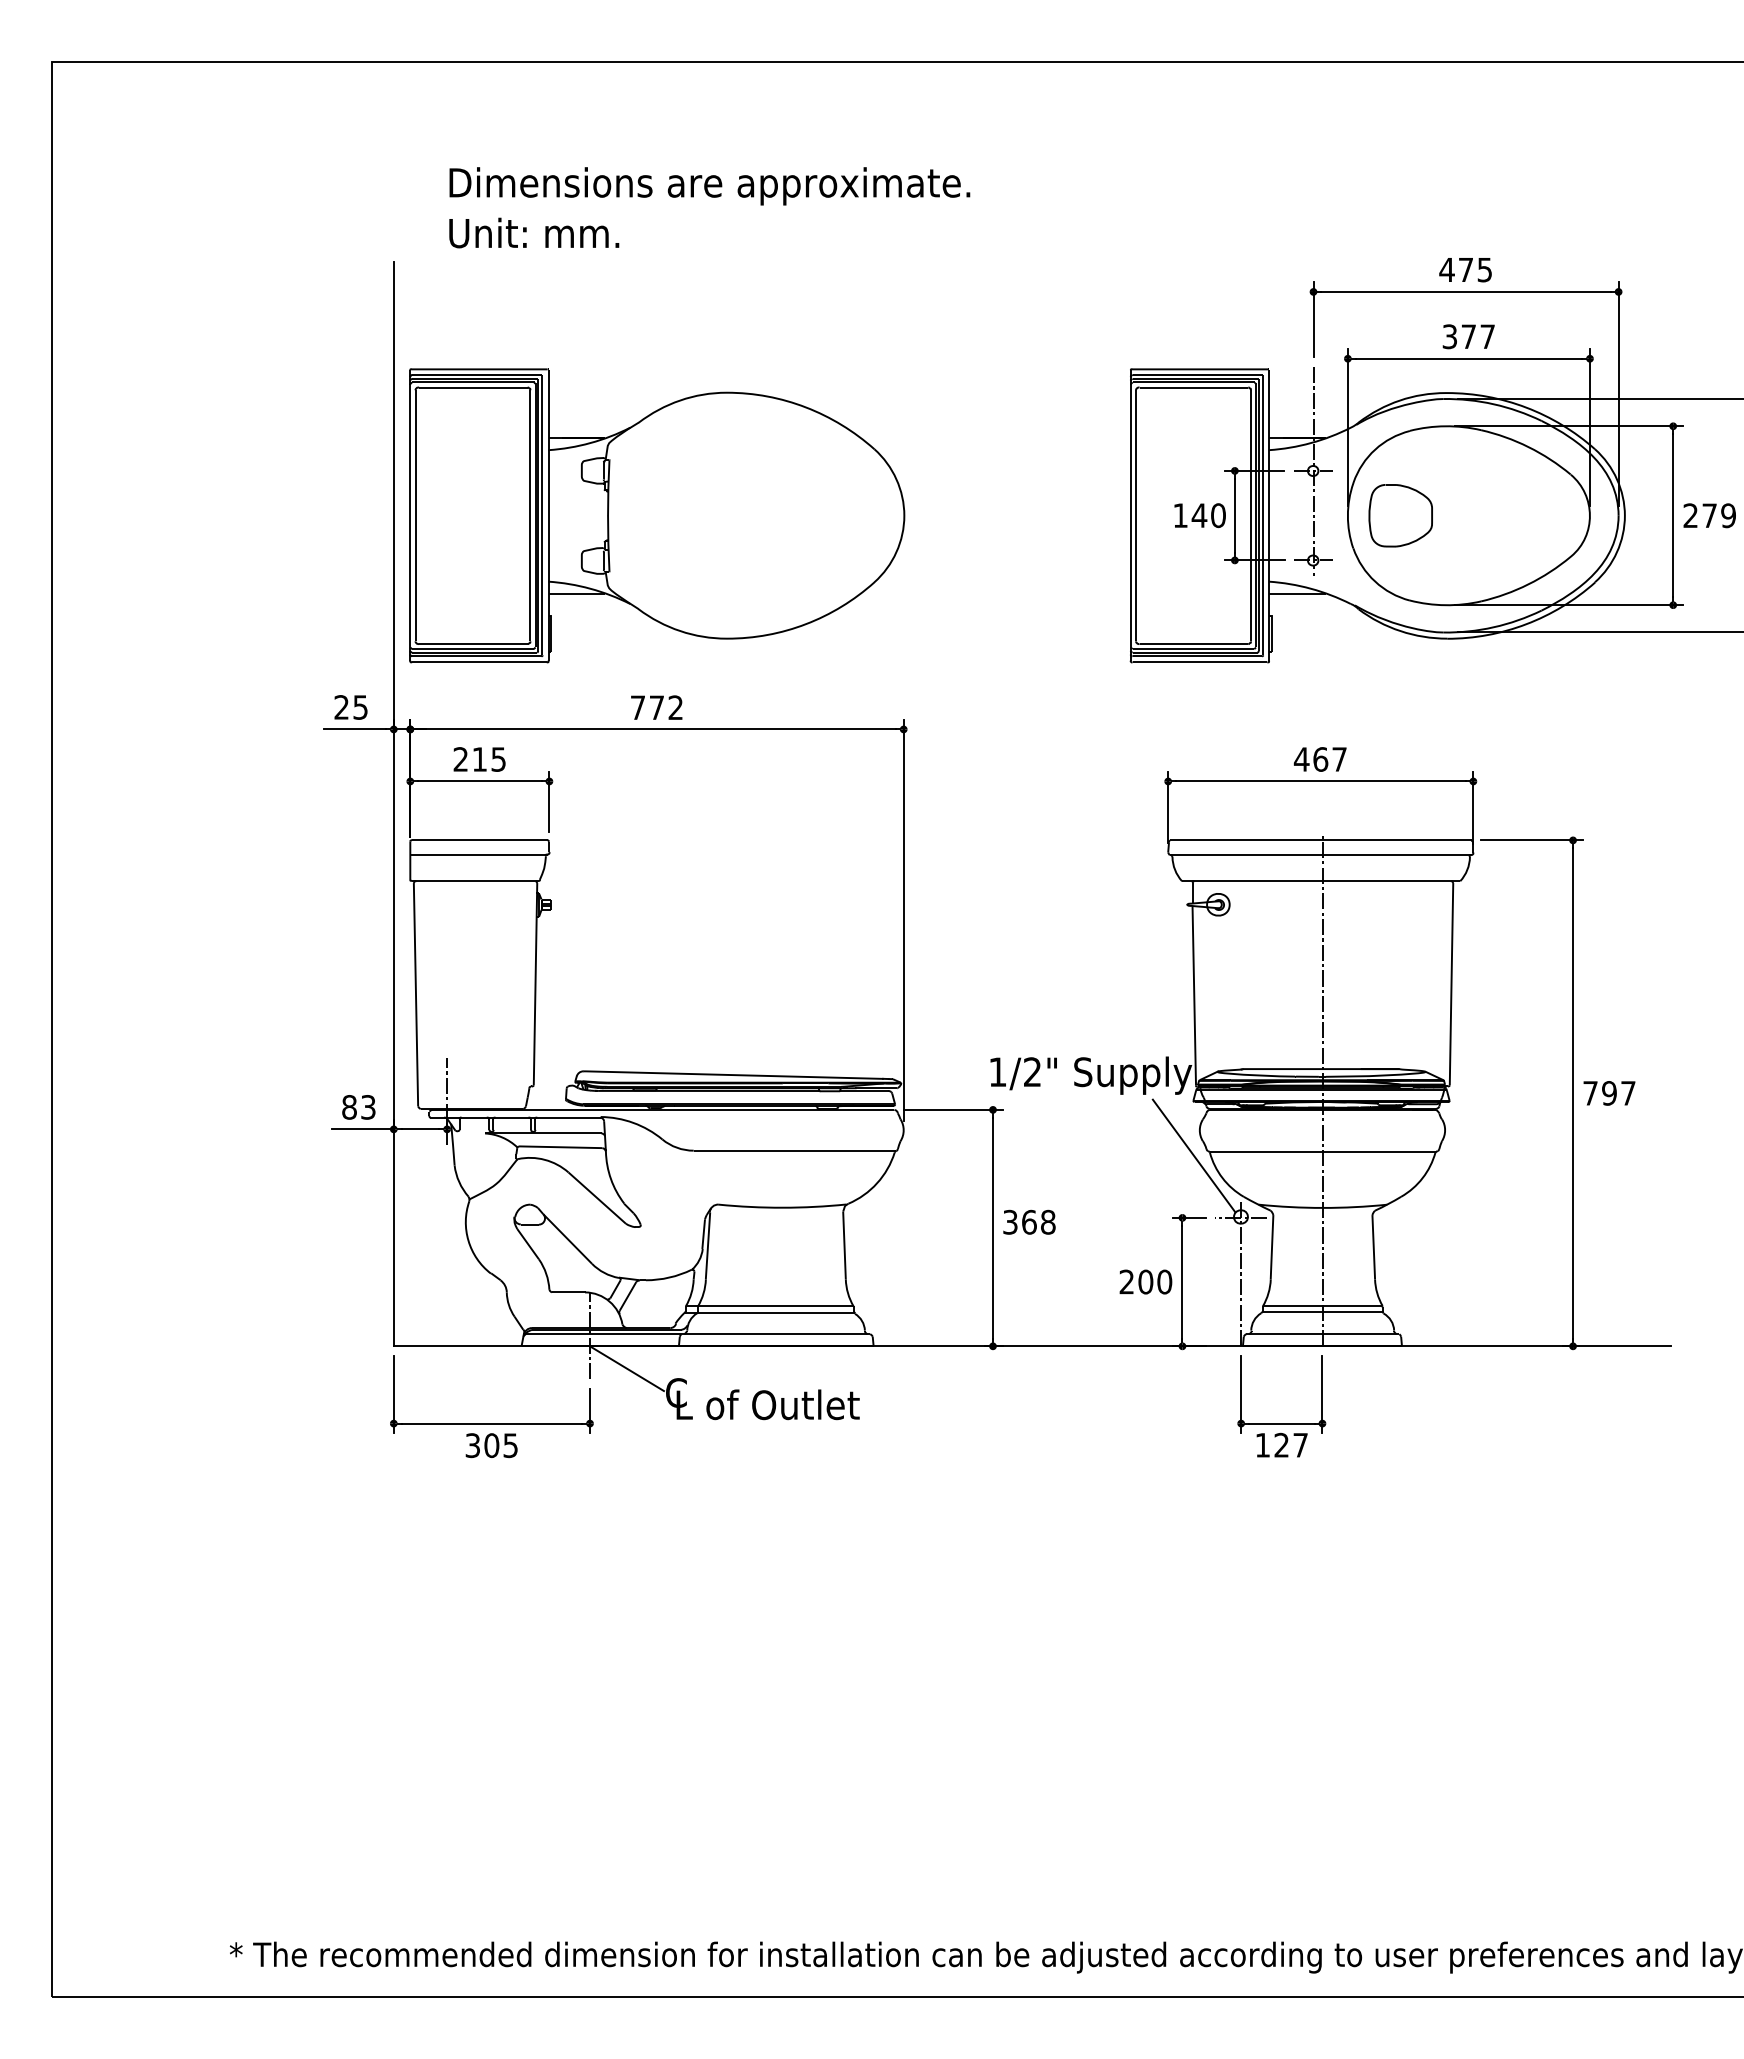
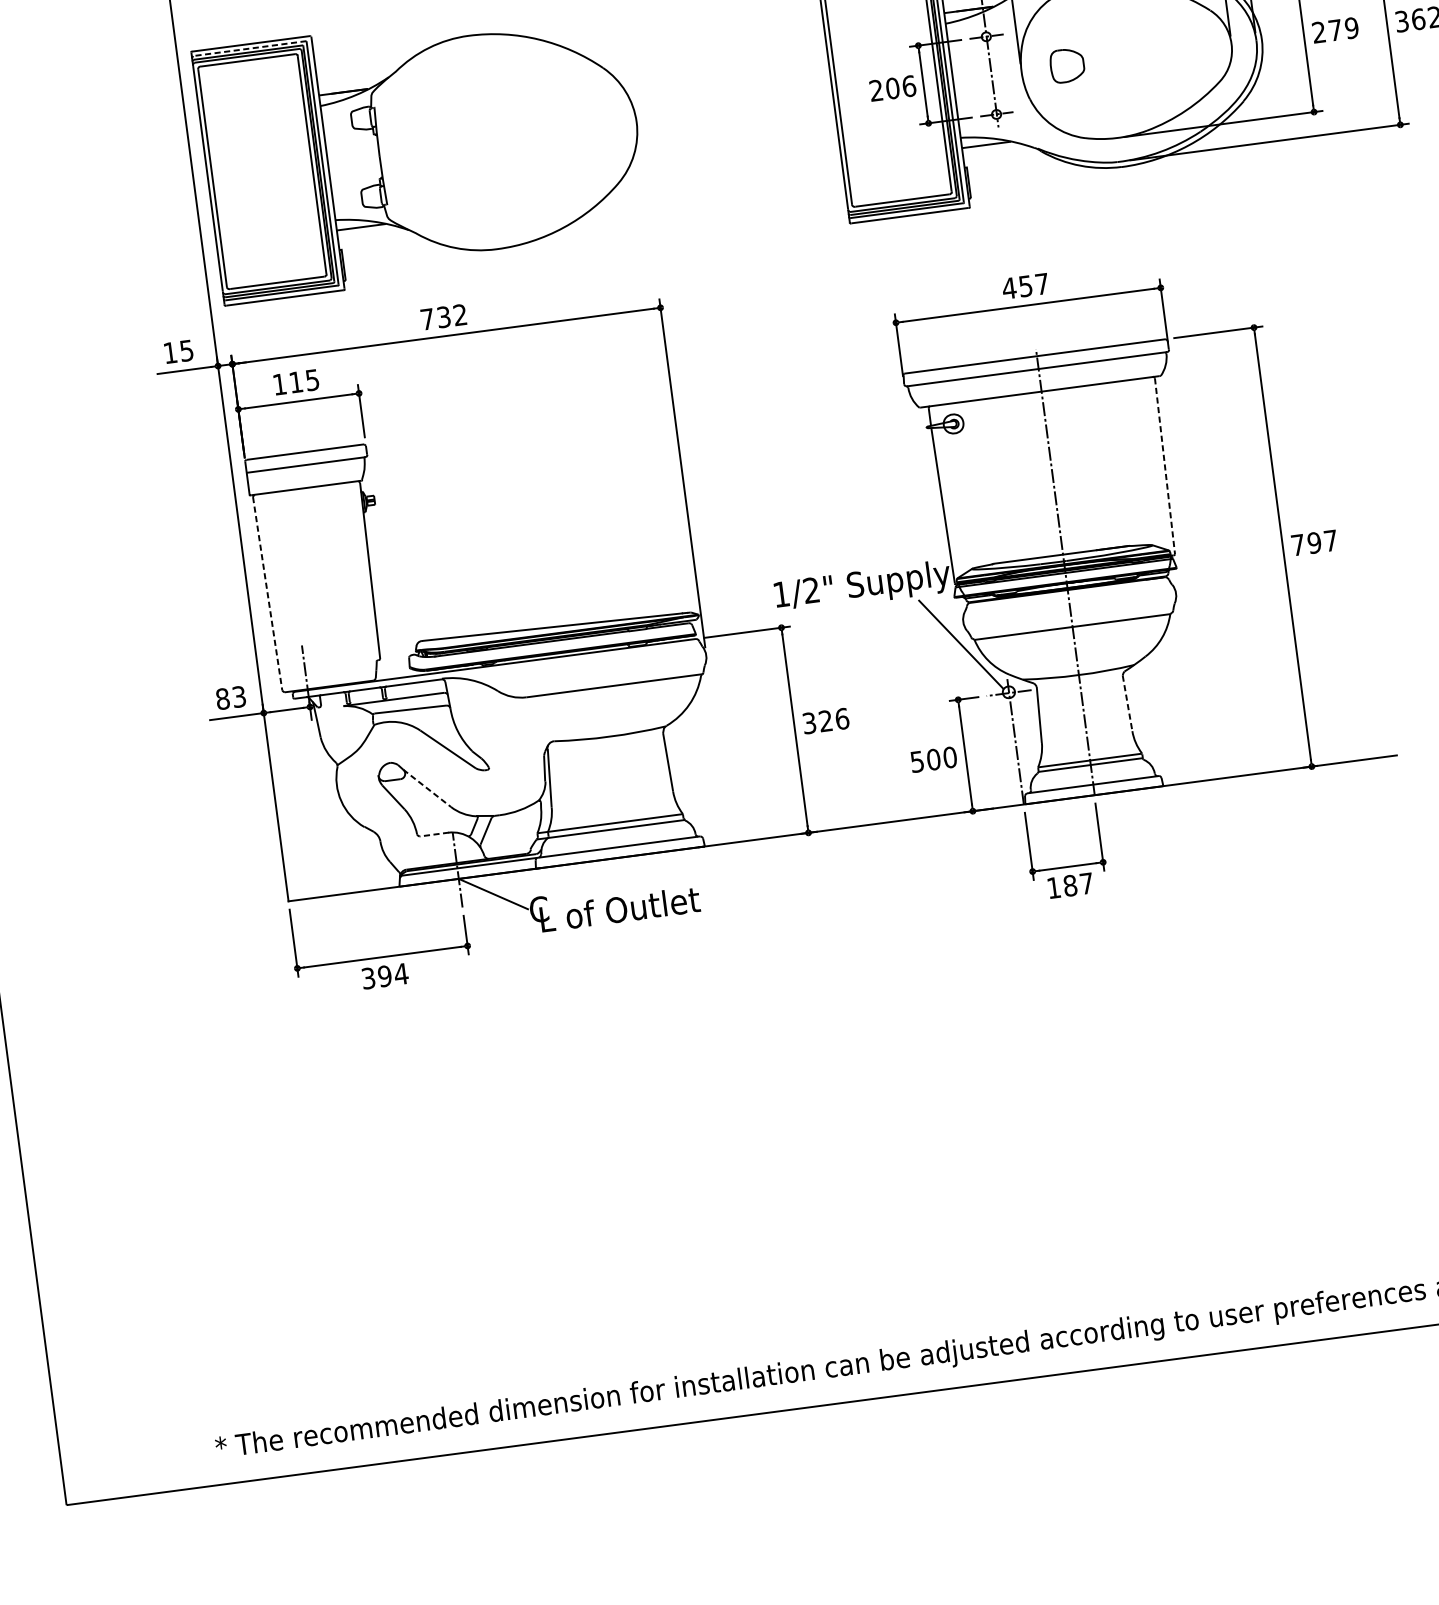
line: (476, 374) -> (249, 48), solid -> dashed
text: (1199, 515) -> (892, 88), 140 -> 206
part: (1400, 515) -> (1067, 65), size x0.6
text: (341, 707) -> (170, 352), 25 -> 15
text: (656, 707) -> (443, 317), 772 -> 732
text: (460, 759) -> (279, 384), 215 -> 115
text: (1320, 759) -> (1025, 286), 467 -> 457
line: (1451, 984) -> (1165, 466), solid -> dashed
line: (416, 994) -> (268, 593), solid -> dashed
text: (1038, 1221) -> (833, 719), 368 -> 326
line: (567, 1238) -> (426, 787), solid -> dashed
line: (1373, 1247) -> (1127, 703), solid -> dashed
text: (1126, 1281) -> (916, 761), 200 -> 500
line: (568, 1292) -> (434, 834), solid -> dashed
text: (501, 1445) -> (393, 975), 305 -> 394
text: (1281, 1445) -> (1070, 885), 127 -> 187

